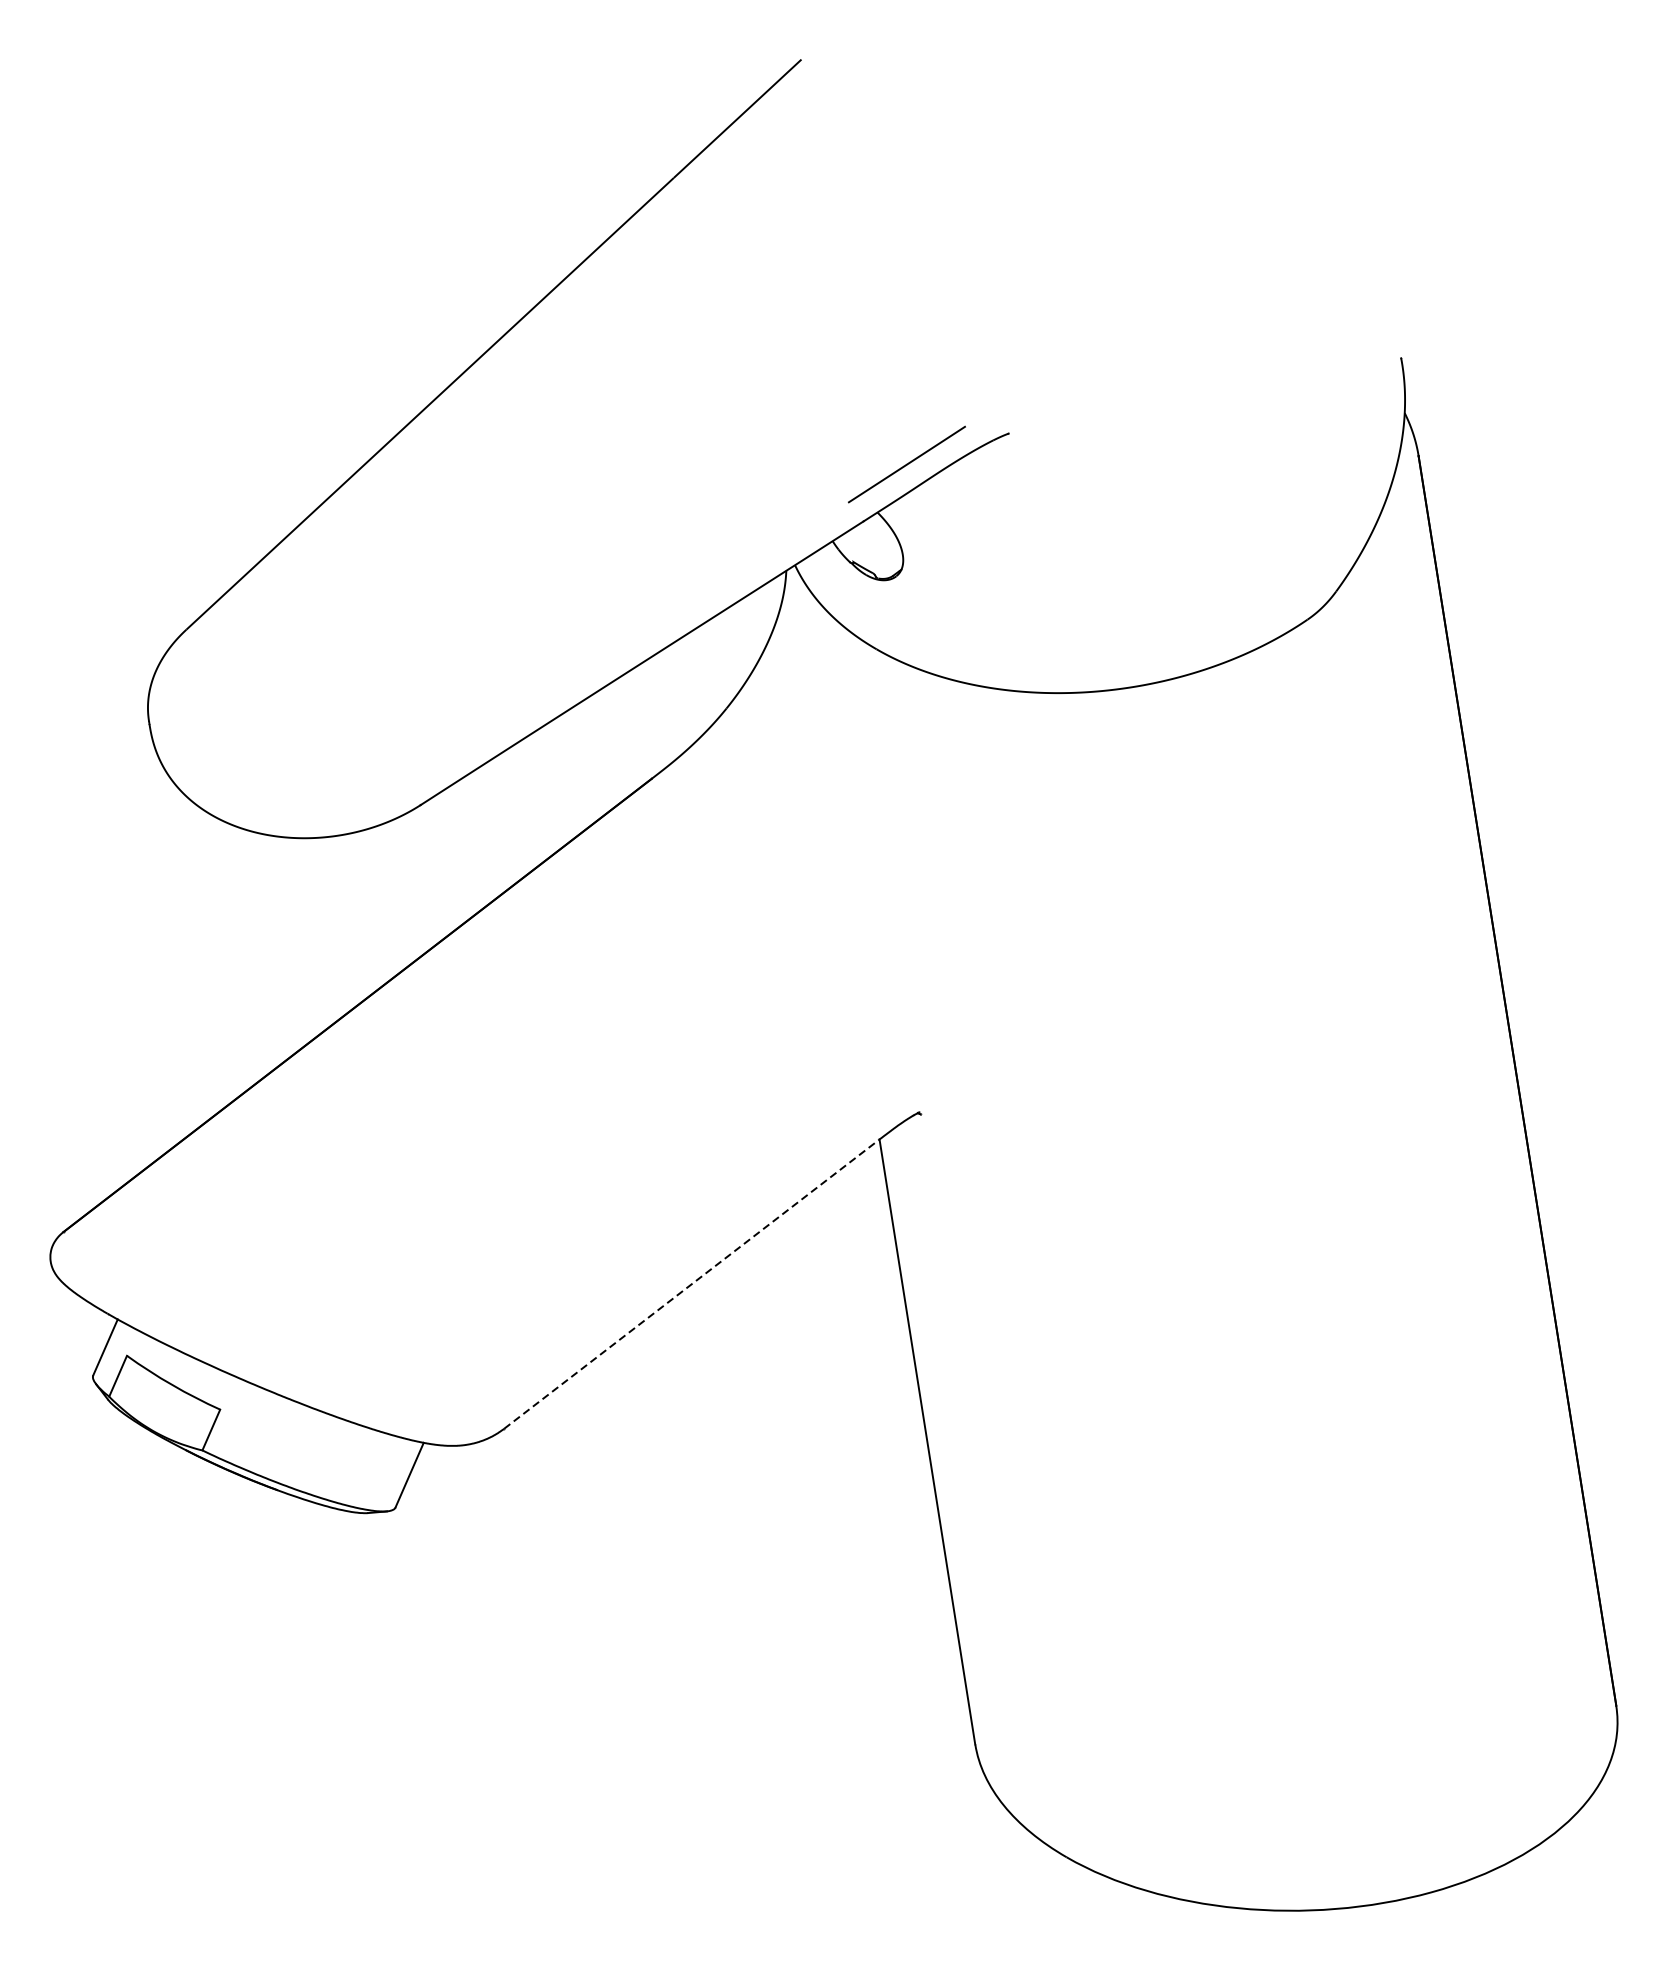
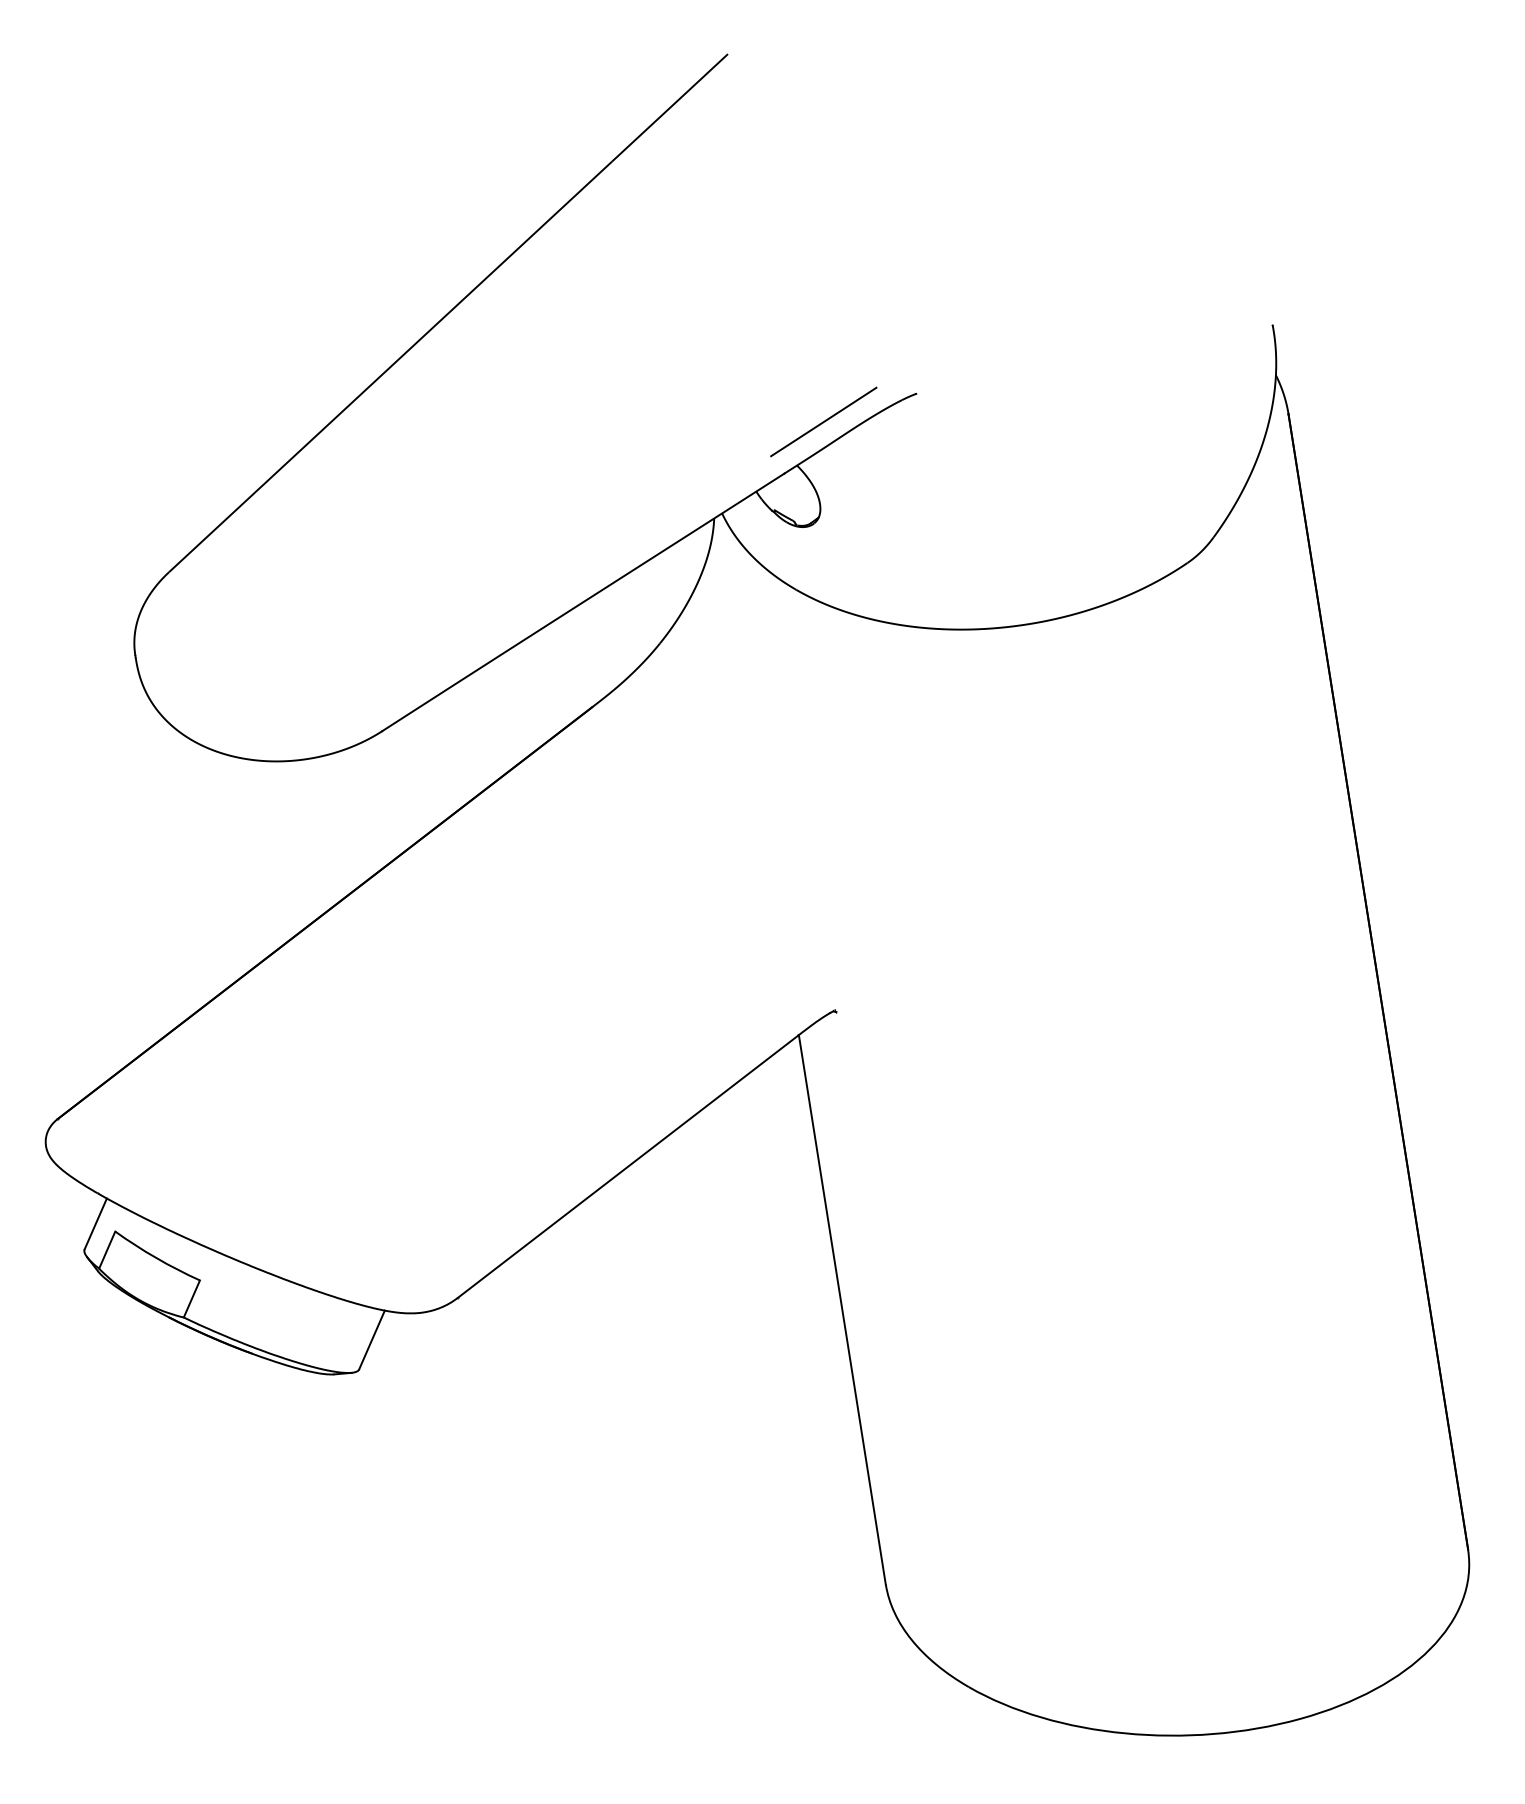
line: (691, 1284) -> (628, 1166), dashed -> solid

